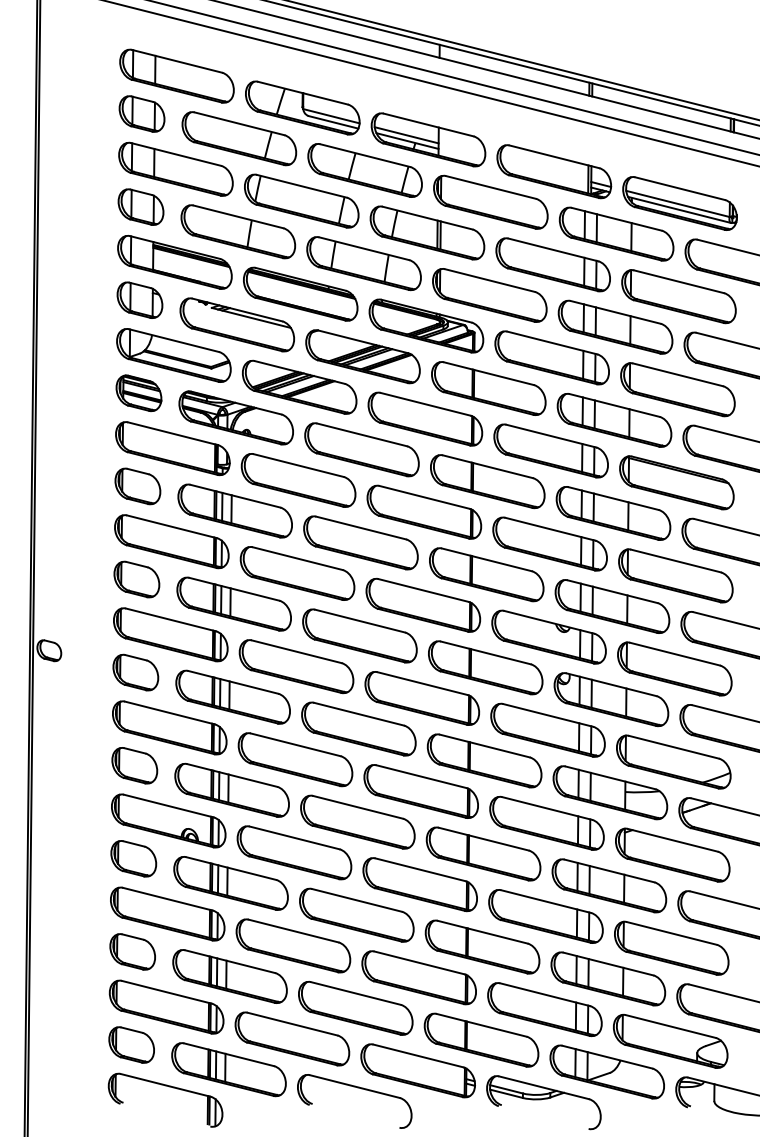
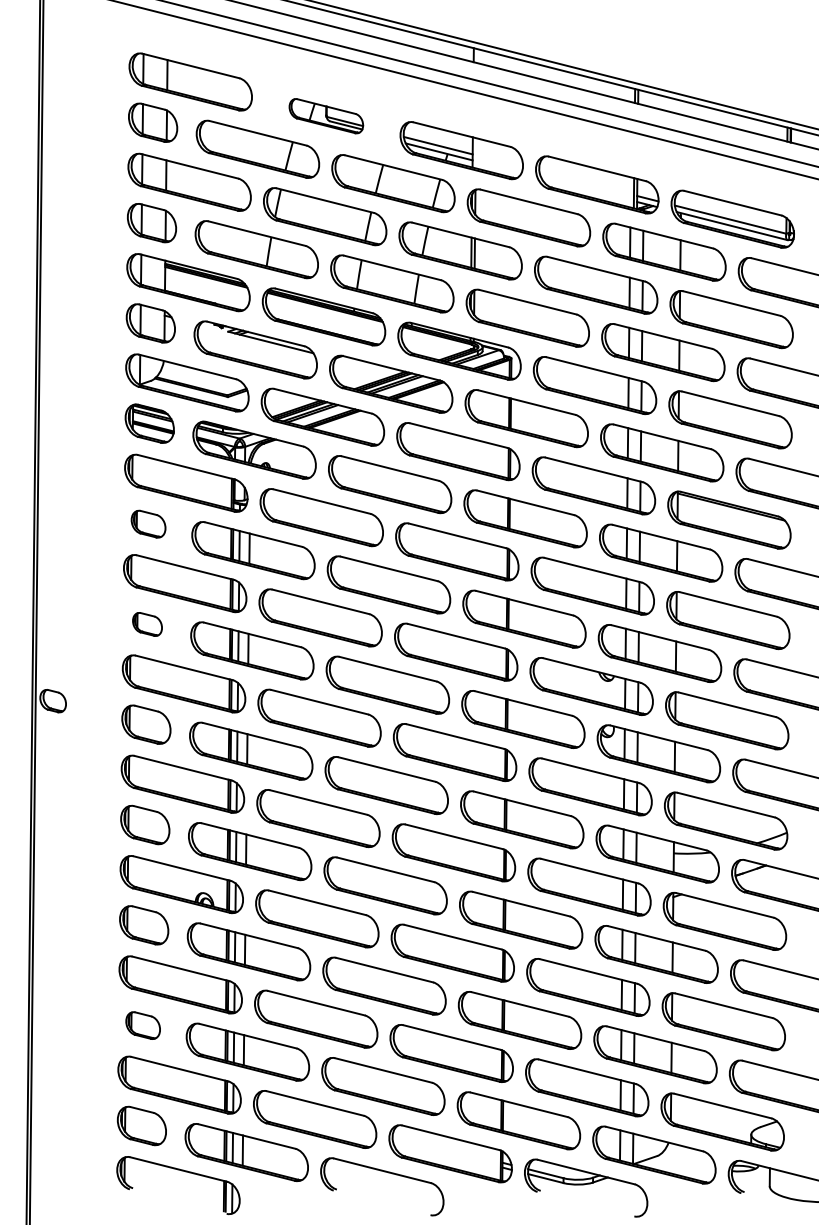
part: (302, 107) -> (326, 115), size x0.6
part: (137, 486) -> (148, 524), size x0.7
part: (136, 579) -> (147, 624), size x0.6
part: (133, 951) -> (143, 1025), size x0.7

